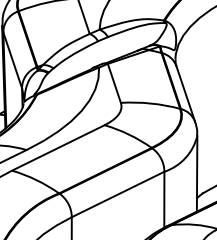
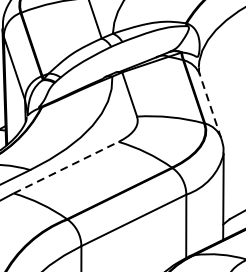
line: (185, 93) -> (210, 105), solid -> dashed
line: (58, 147) -> (66, 167), solid -> dashed

